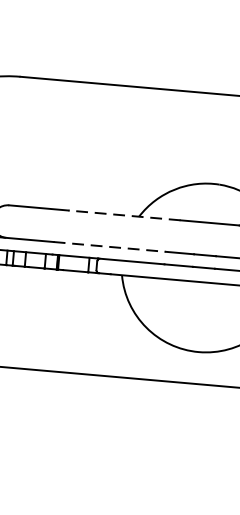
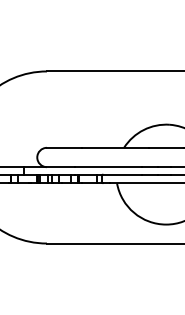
line: (123, 214) -> (114, 147), dashed -> solid
line: (109, 247) -> (108, 167), dashed -> solid

